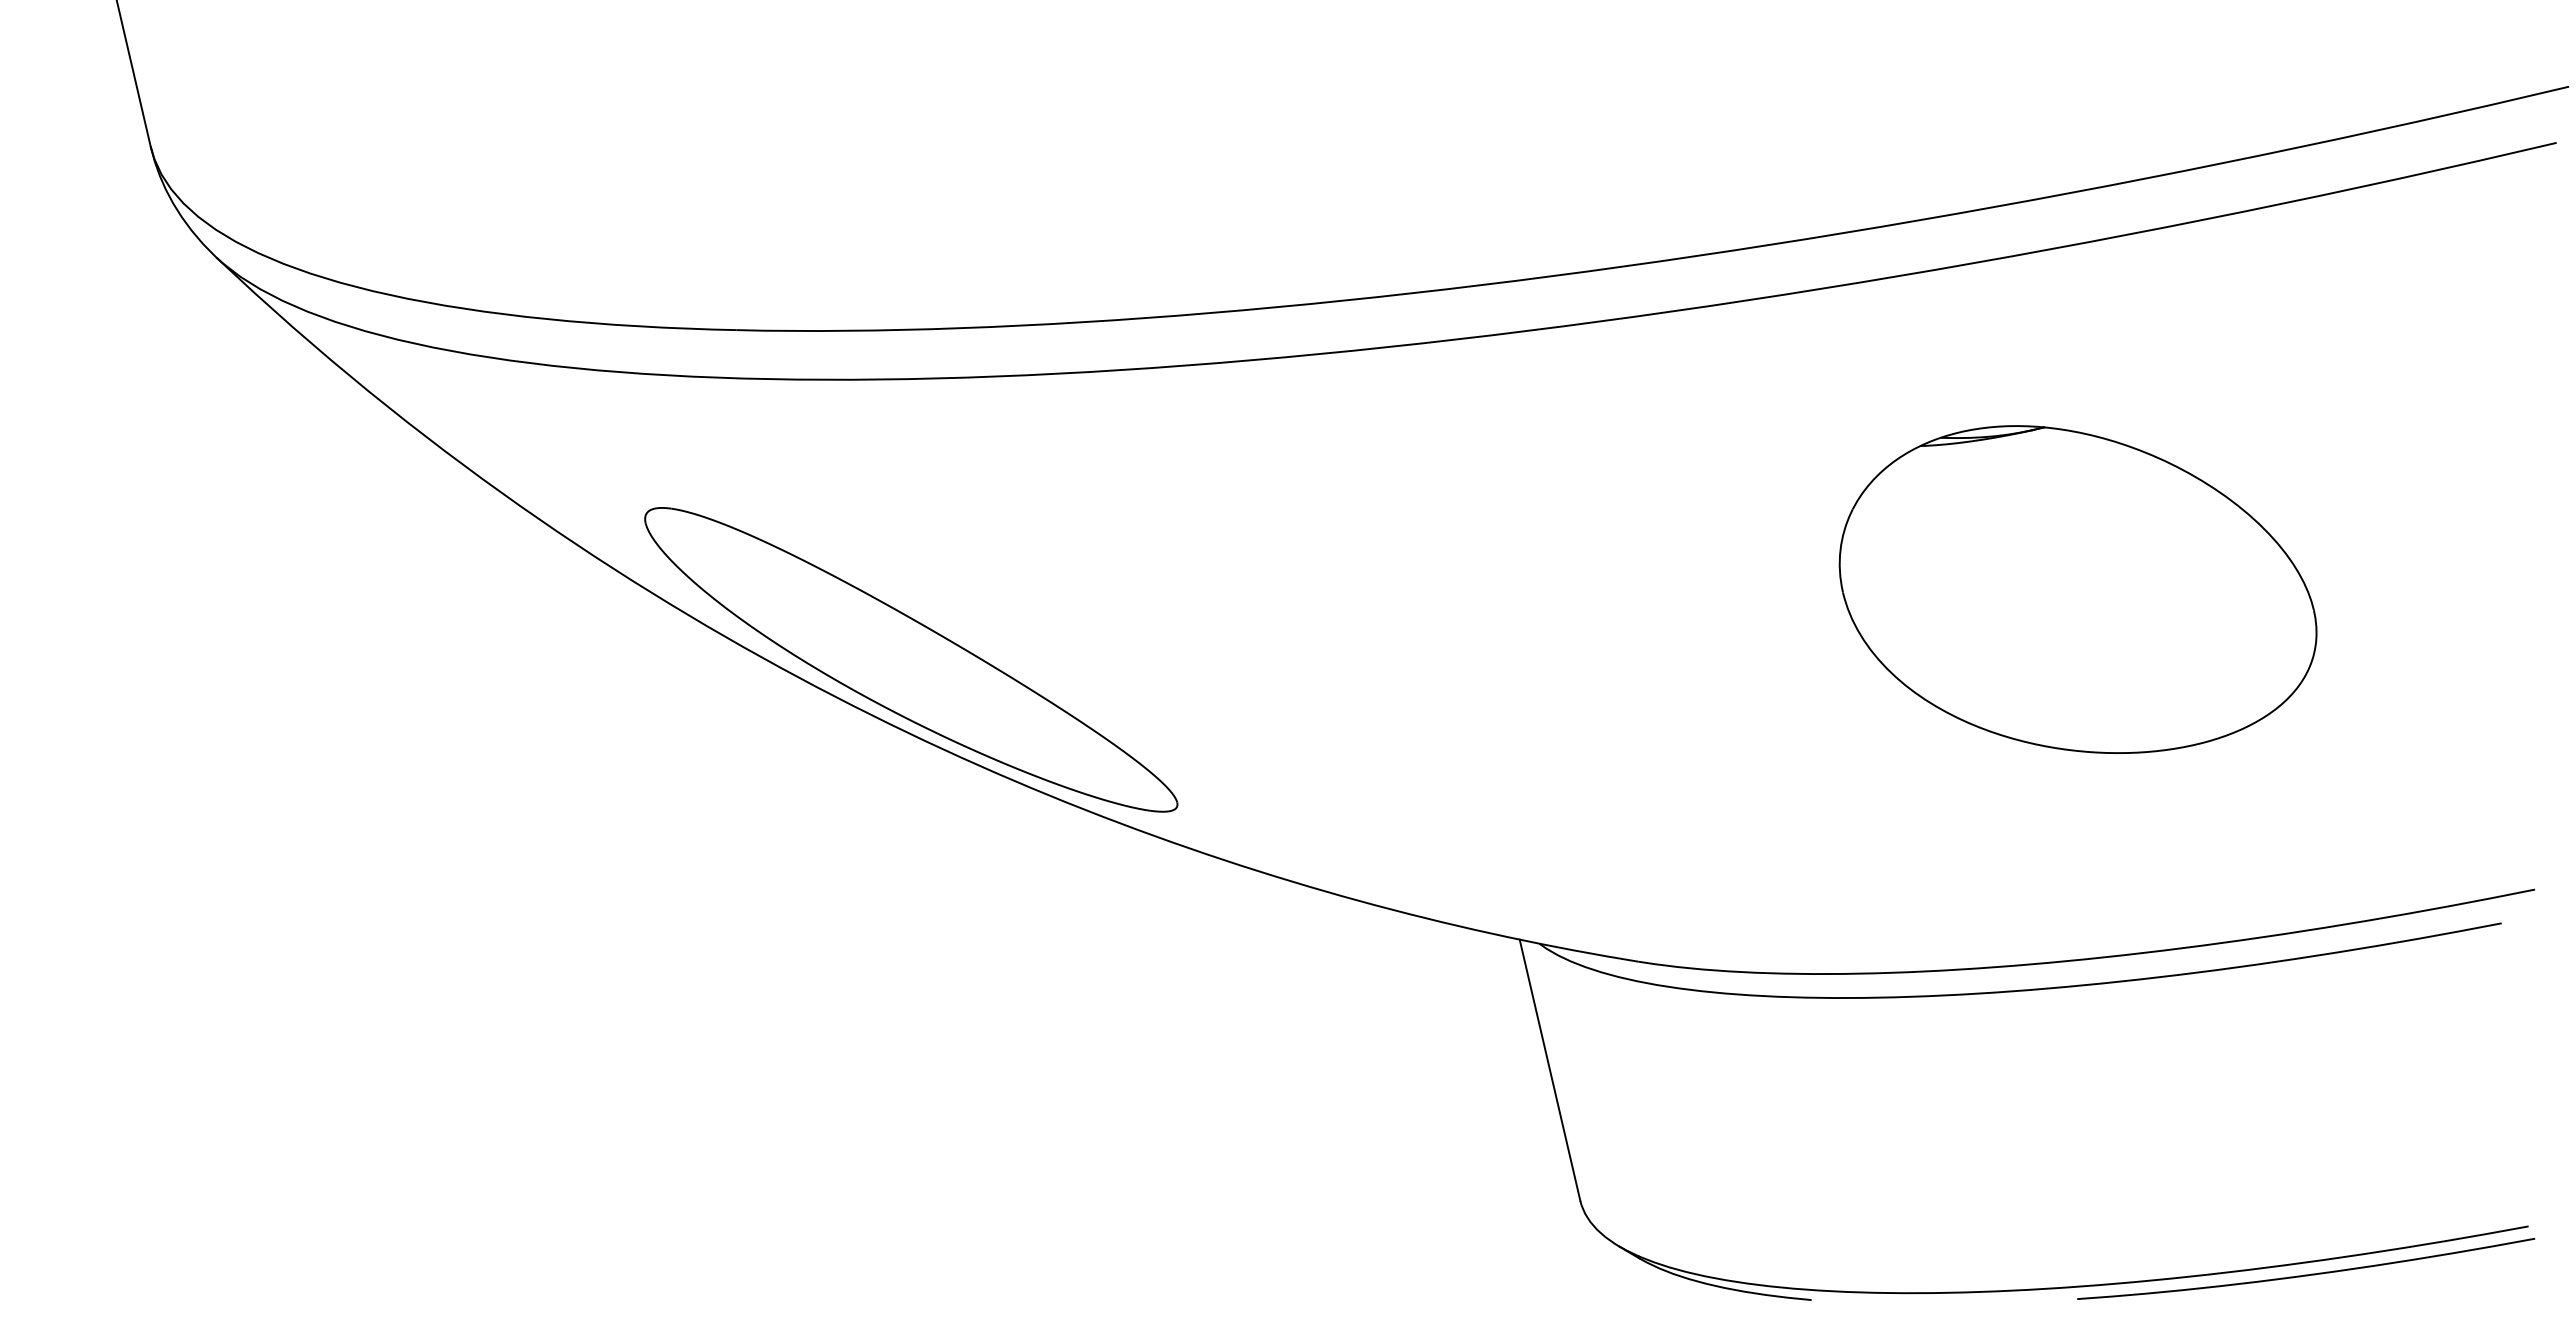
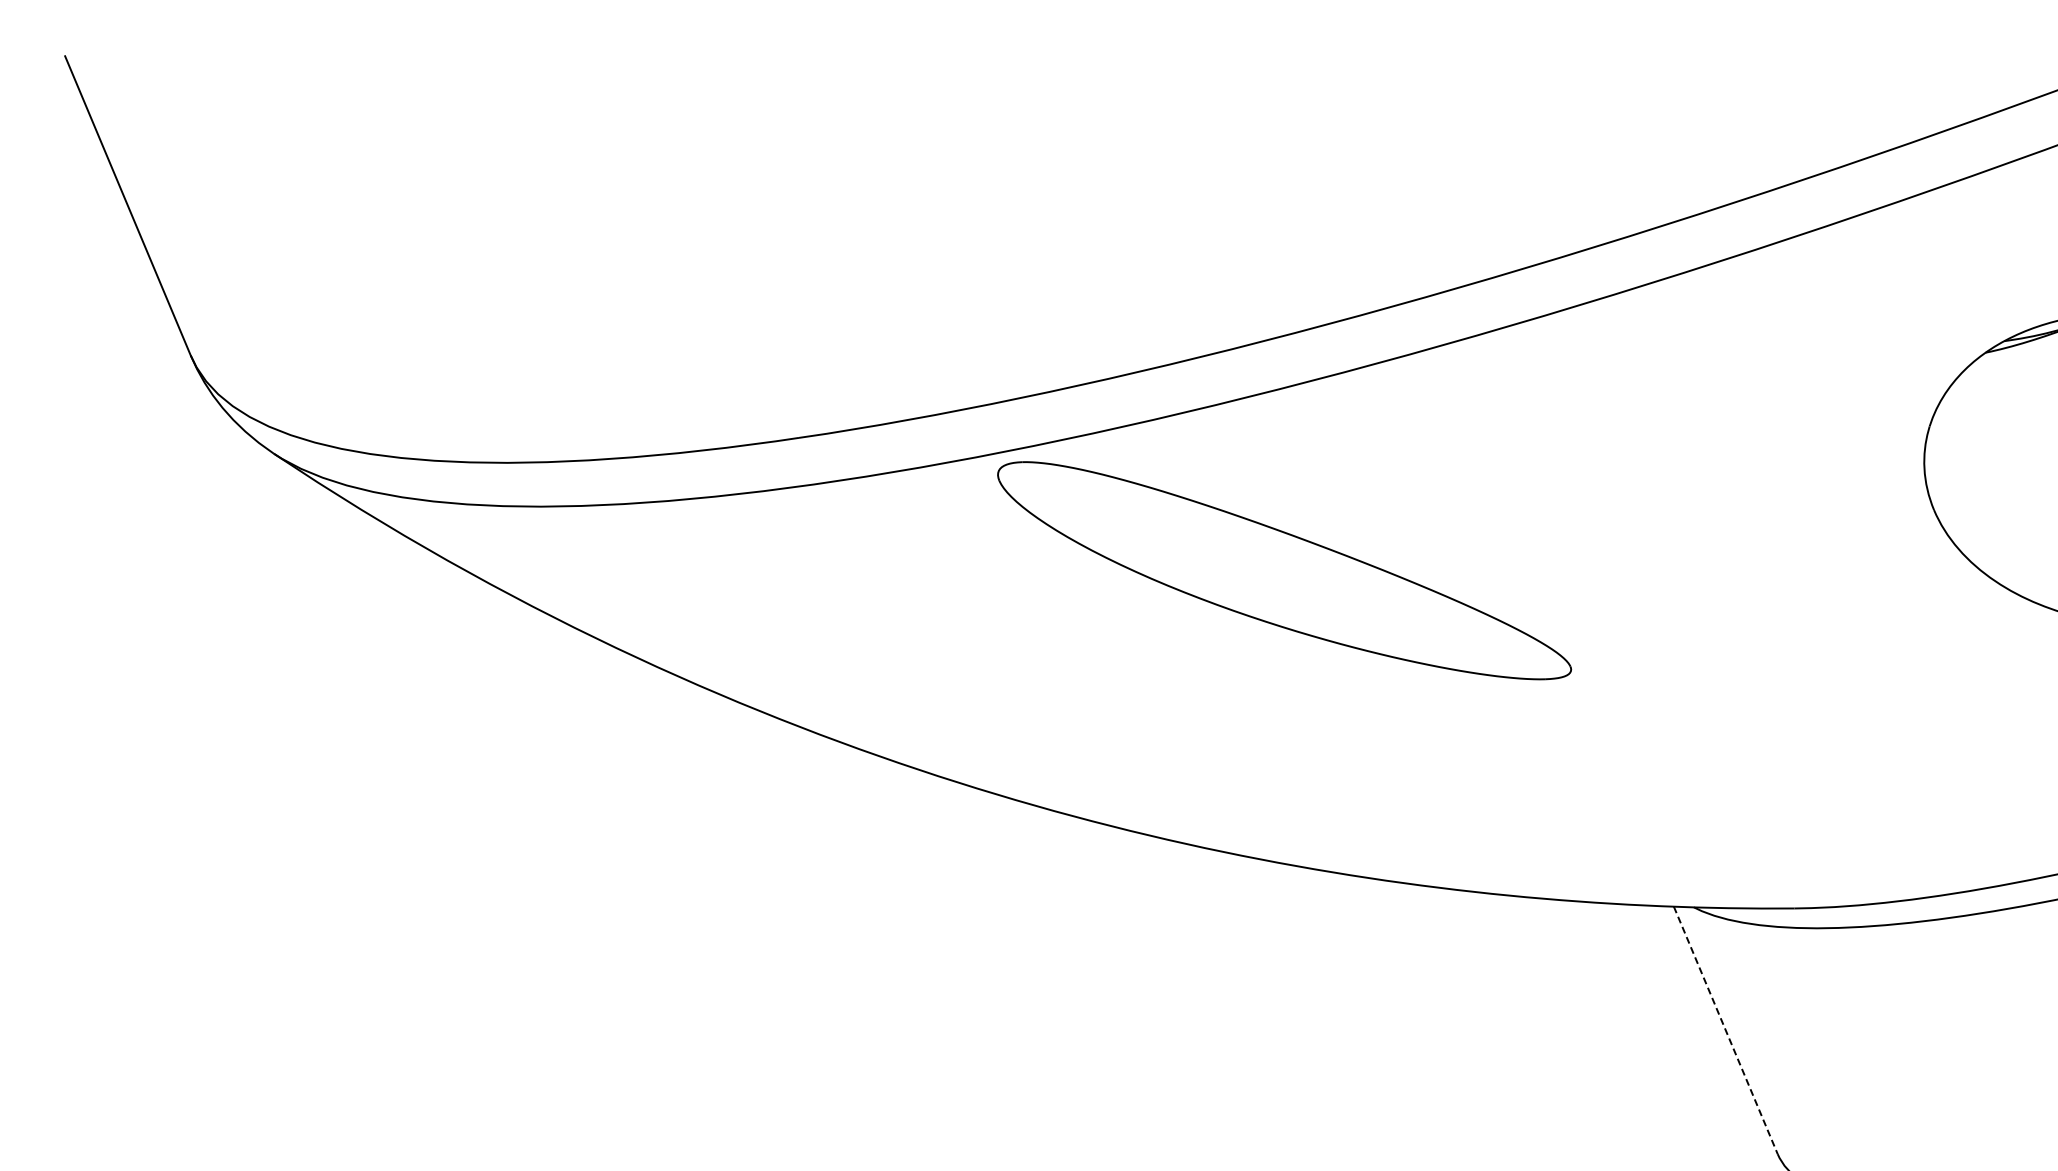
part: (911, 659) -> (1284, 570), moved
line: (1550, 1070) -> (1726, 1030), solid -> dashed

